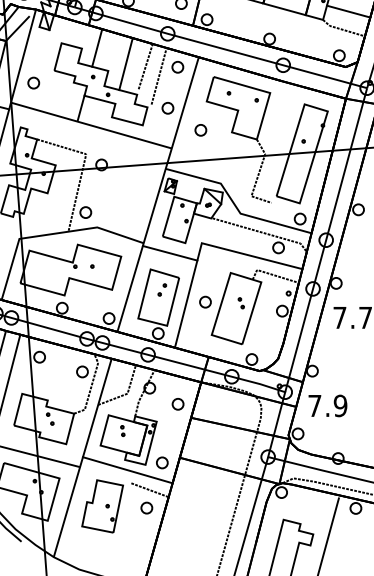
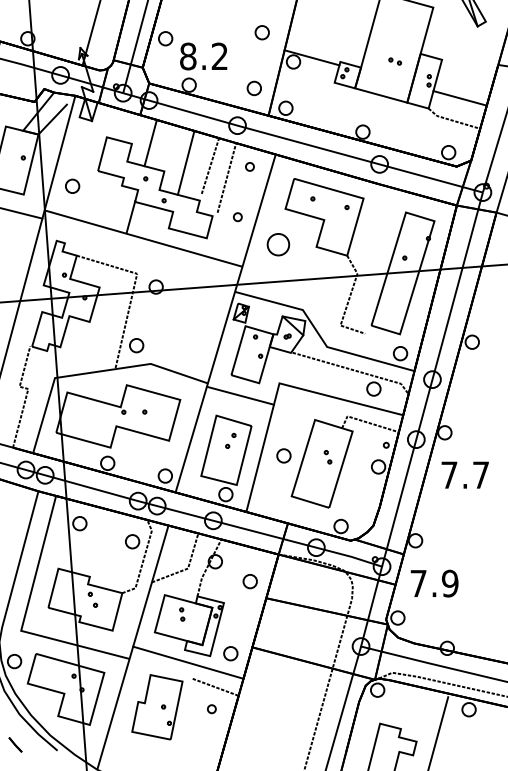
part: (177, 66) -> (249, 166), size x0.6
part: (167, 107) -> (237, 216), size x0.6
part: (200, 129) -> (277, 243), size x1.6
part: (146, 507) -> (211, 708), size x0.6

